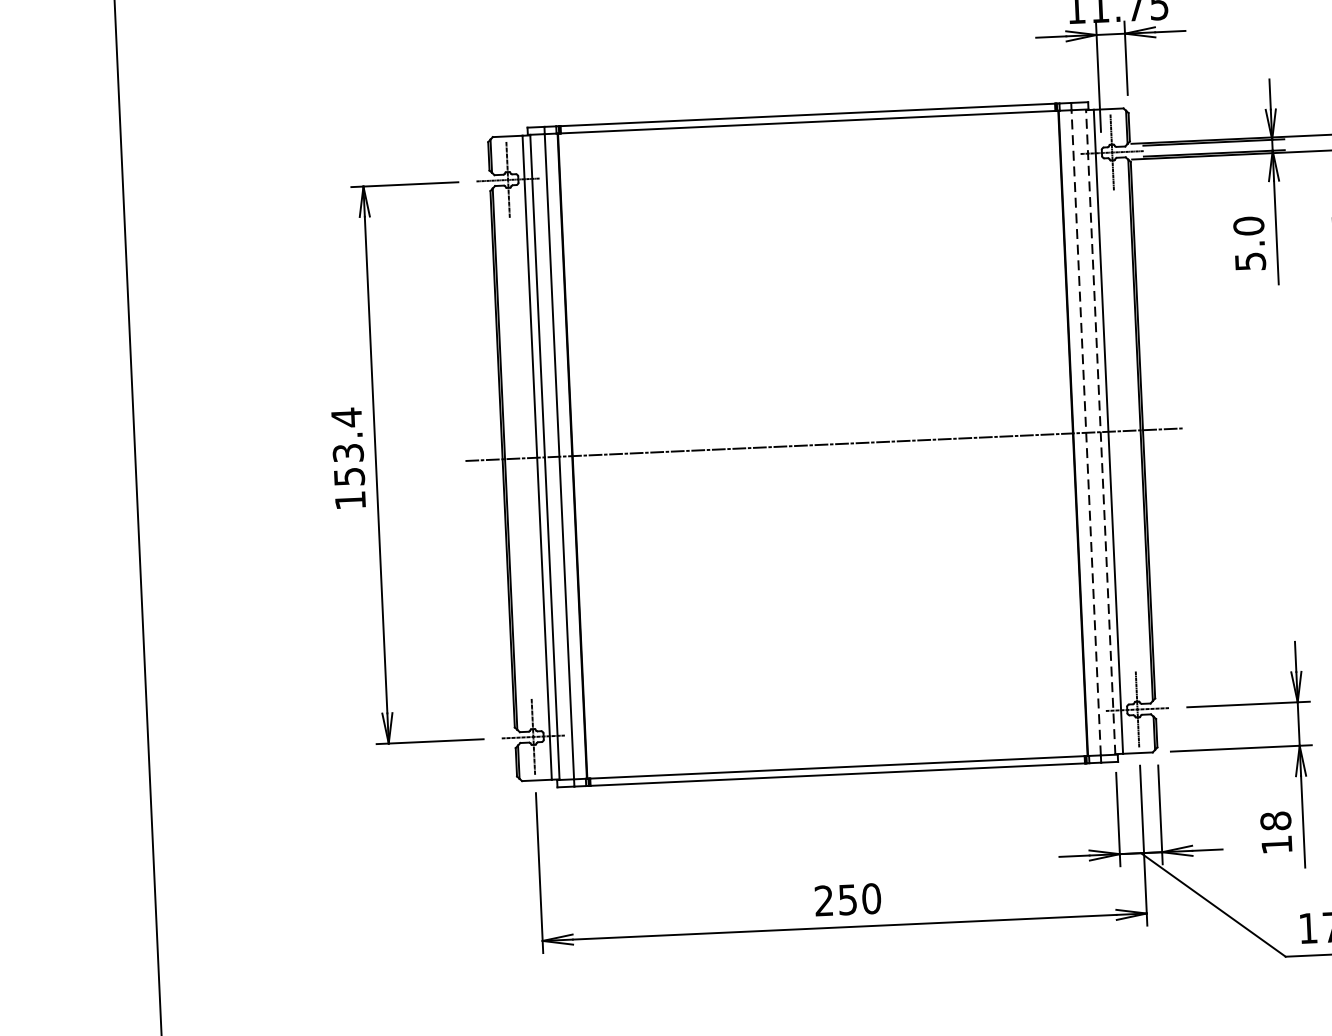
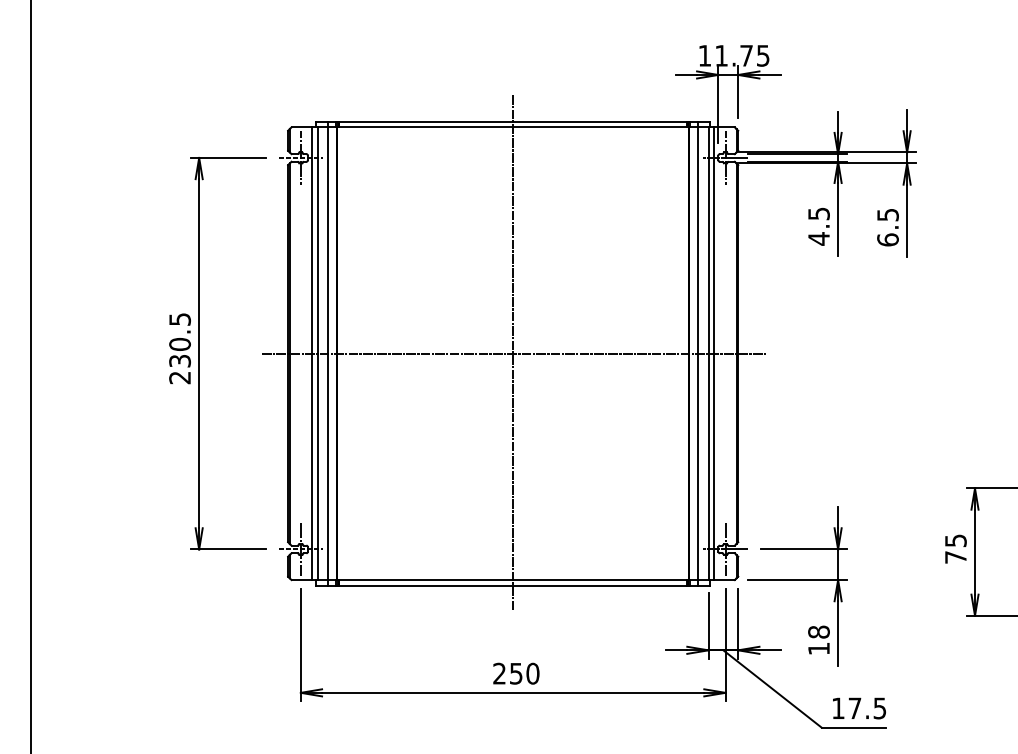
text: (1248, 244) -> (818, 226), 5.0 -> 4.5
line: (1100, 431) -> (708, 353), dashed -> solid
line: (1086, 432) -> (698, 353), dashed -> solid
line: (823, 443) -> (513, 352), added
text: (347, 458) -> (179, 348), 153.4 -> 230.5

